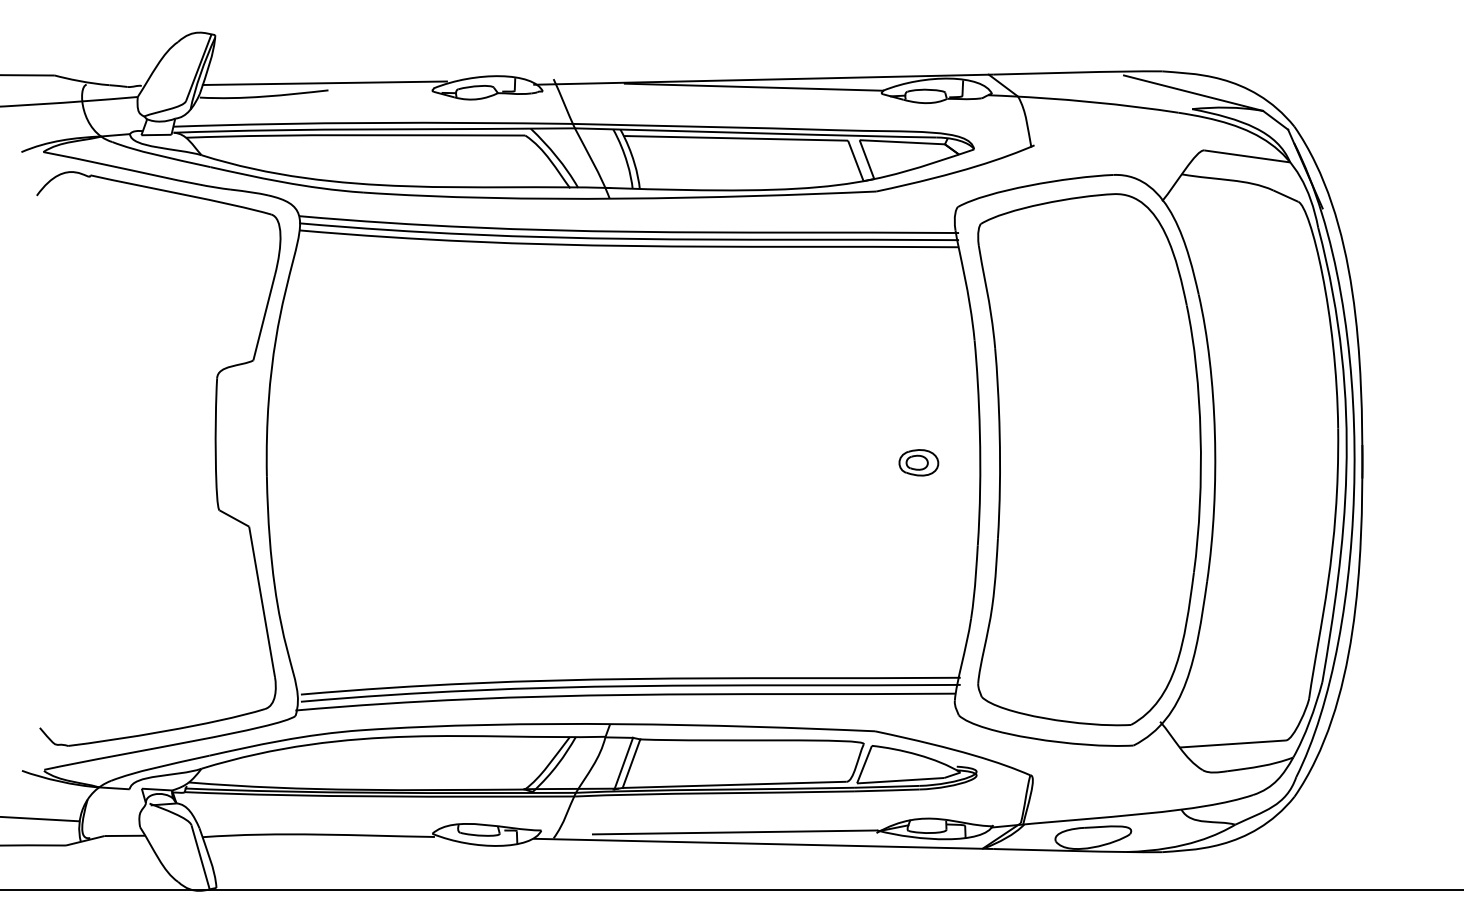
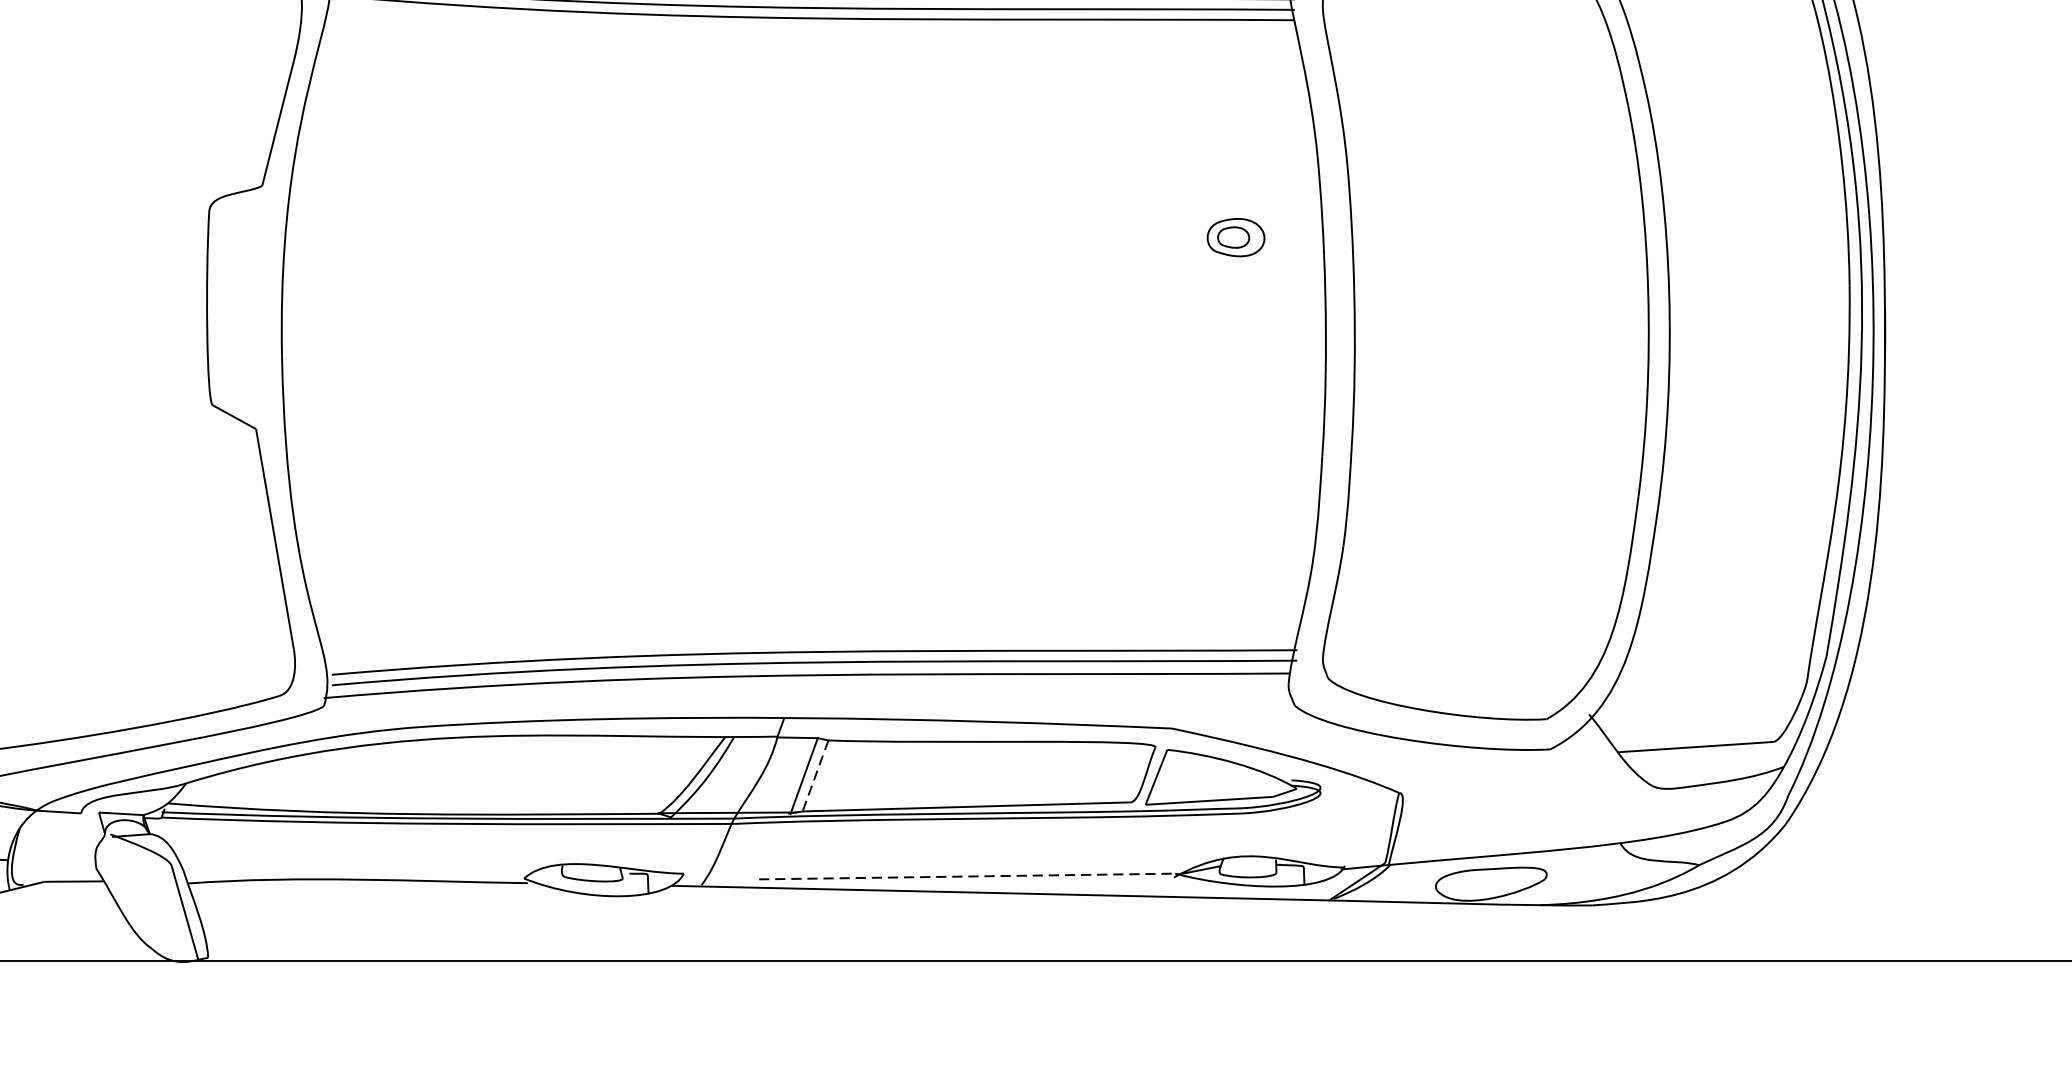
part: (918, 462) -> (1235, 237), moved
line: (631, 763) -> (815, 775), solid -> dashed
line: (735, 832) -> (967, 876), solid -> dashed

